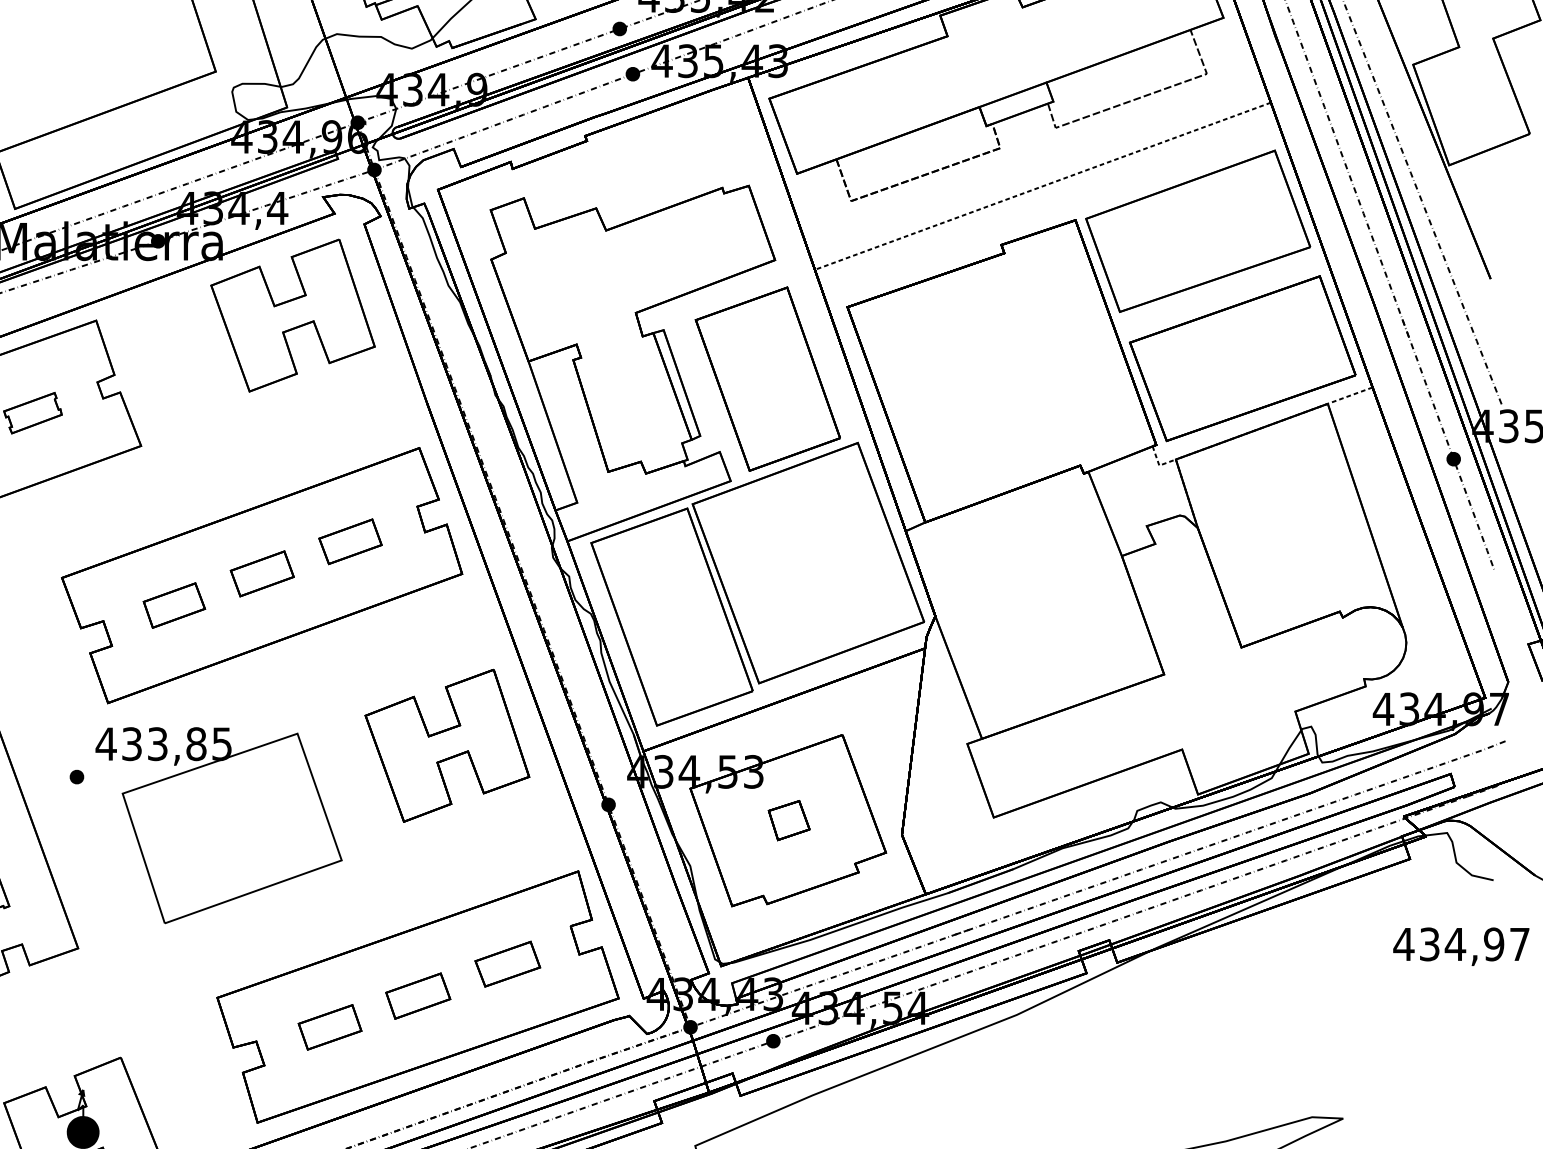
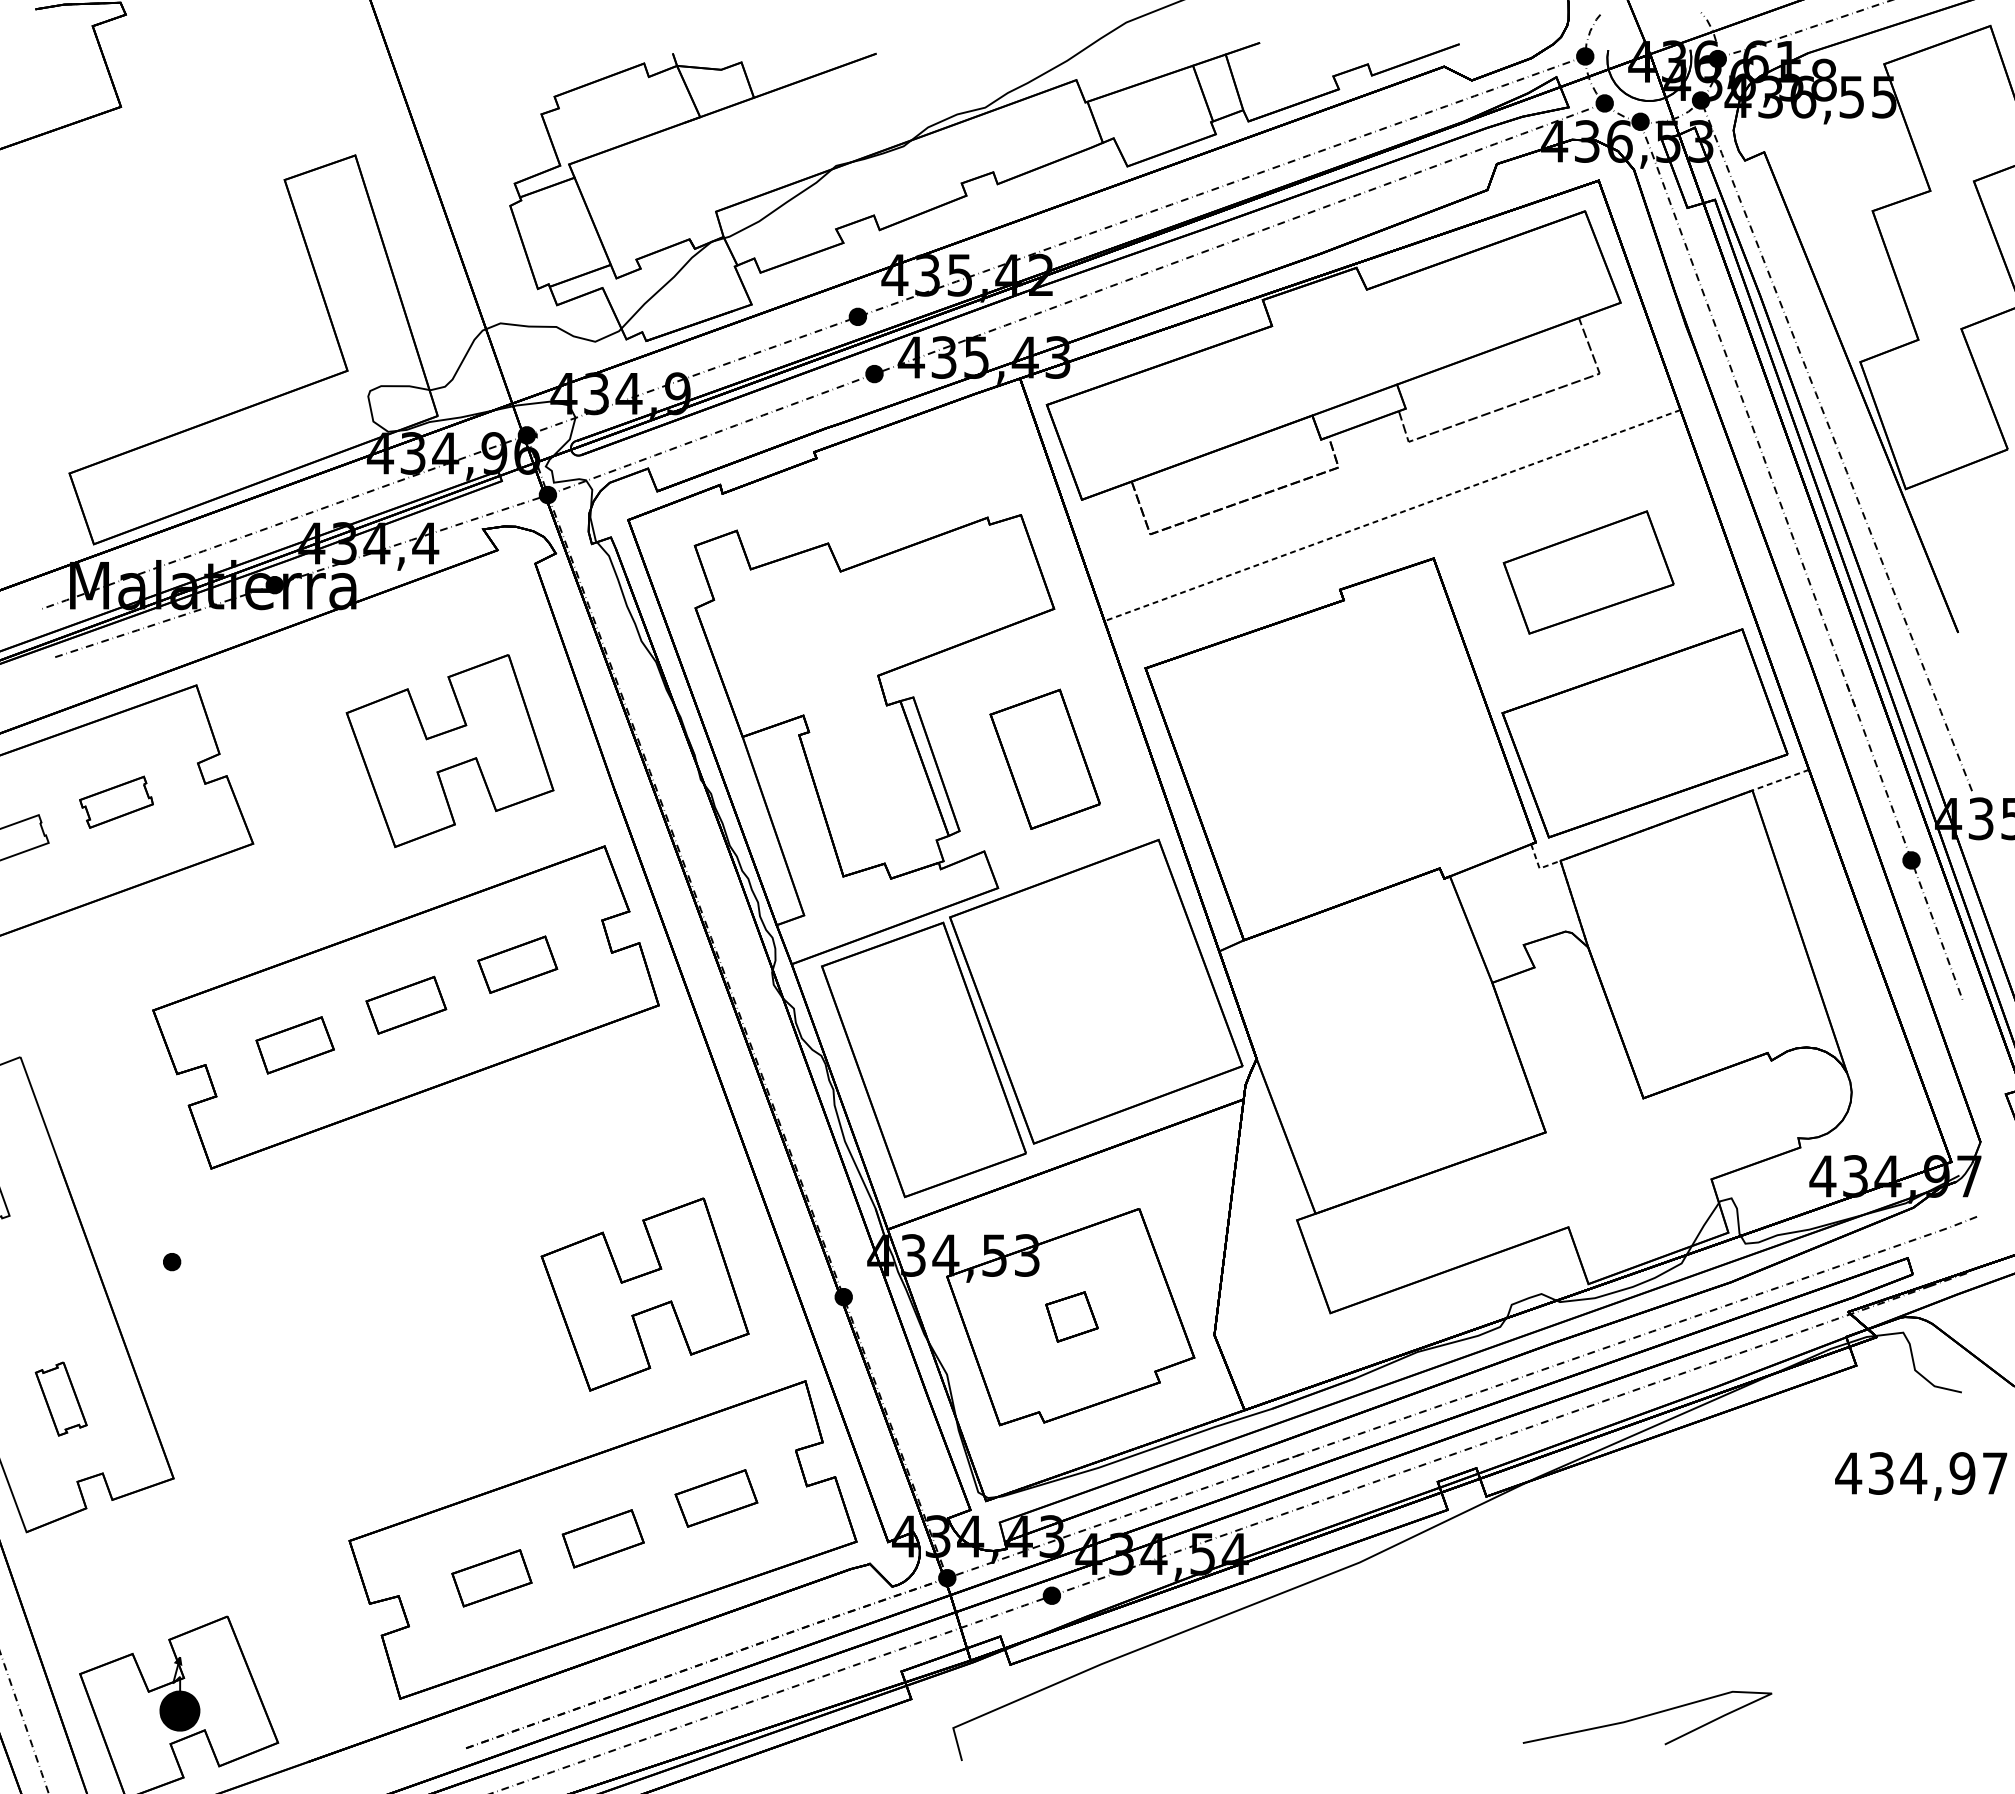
part: (1198, 231) -> (1588, 572), size x0.6
part: (292, 315) -> (449, 751), moved
part: (768, 379) -> (1045, 759), size x0.6
part: (446, 745) -> (644, 1294), moved
part: (218, 825) -> (351, 1323), removed

